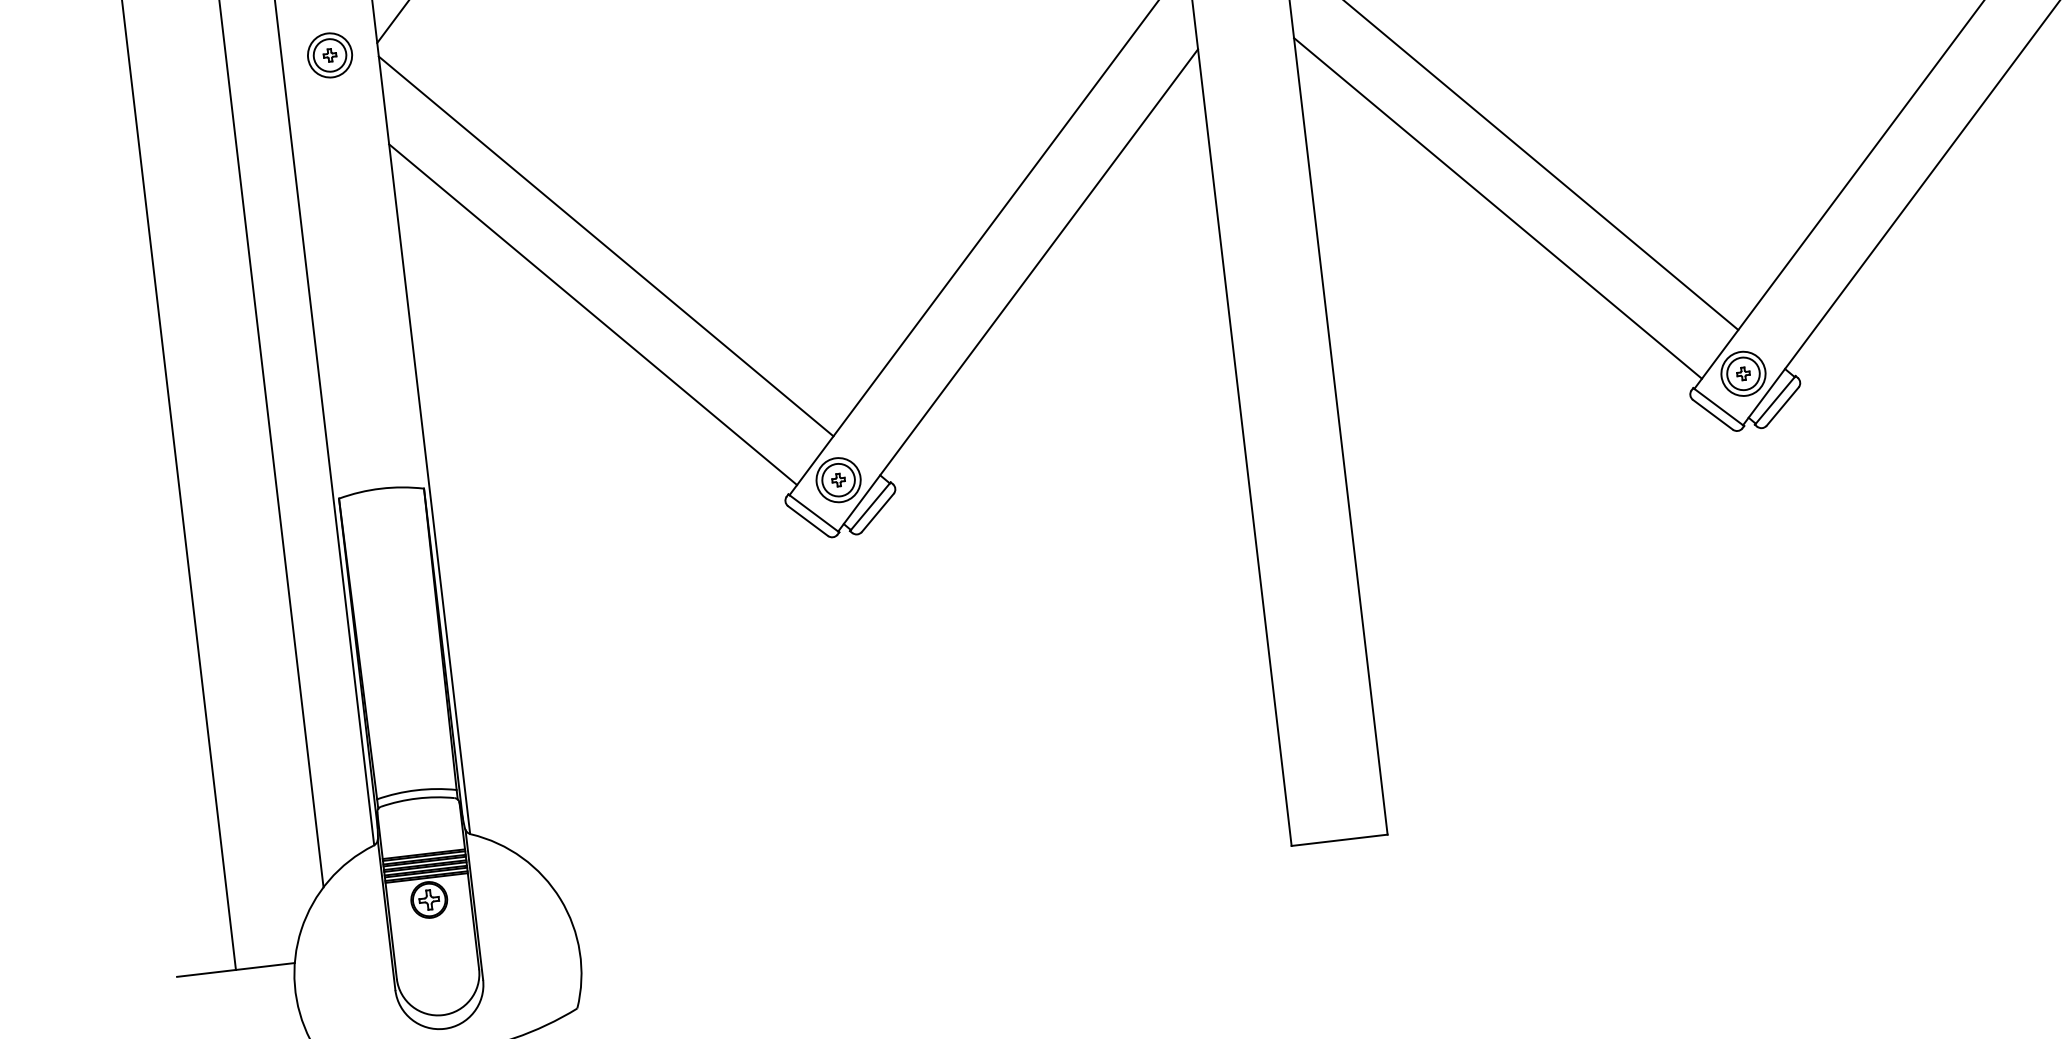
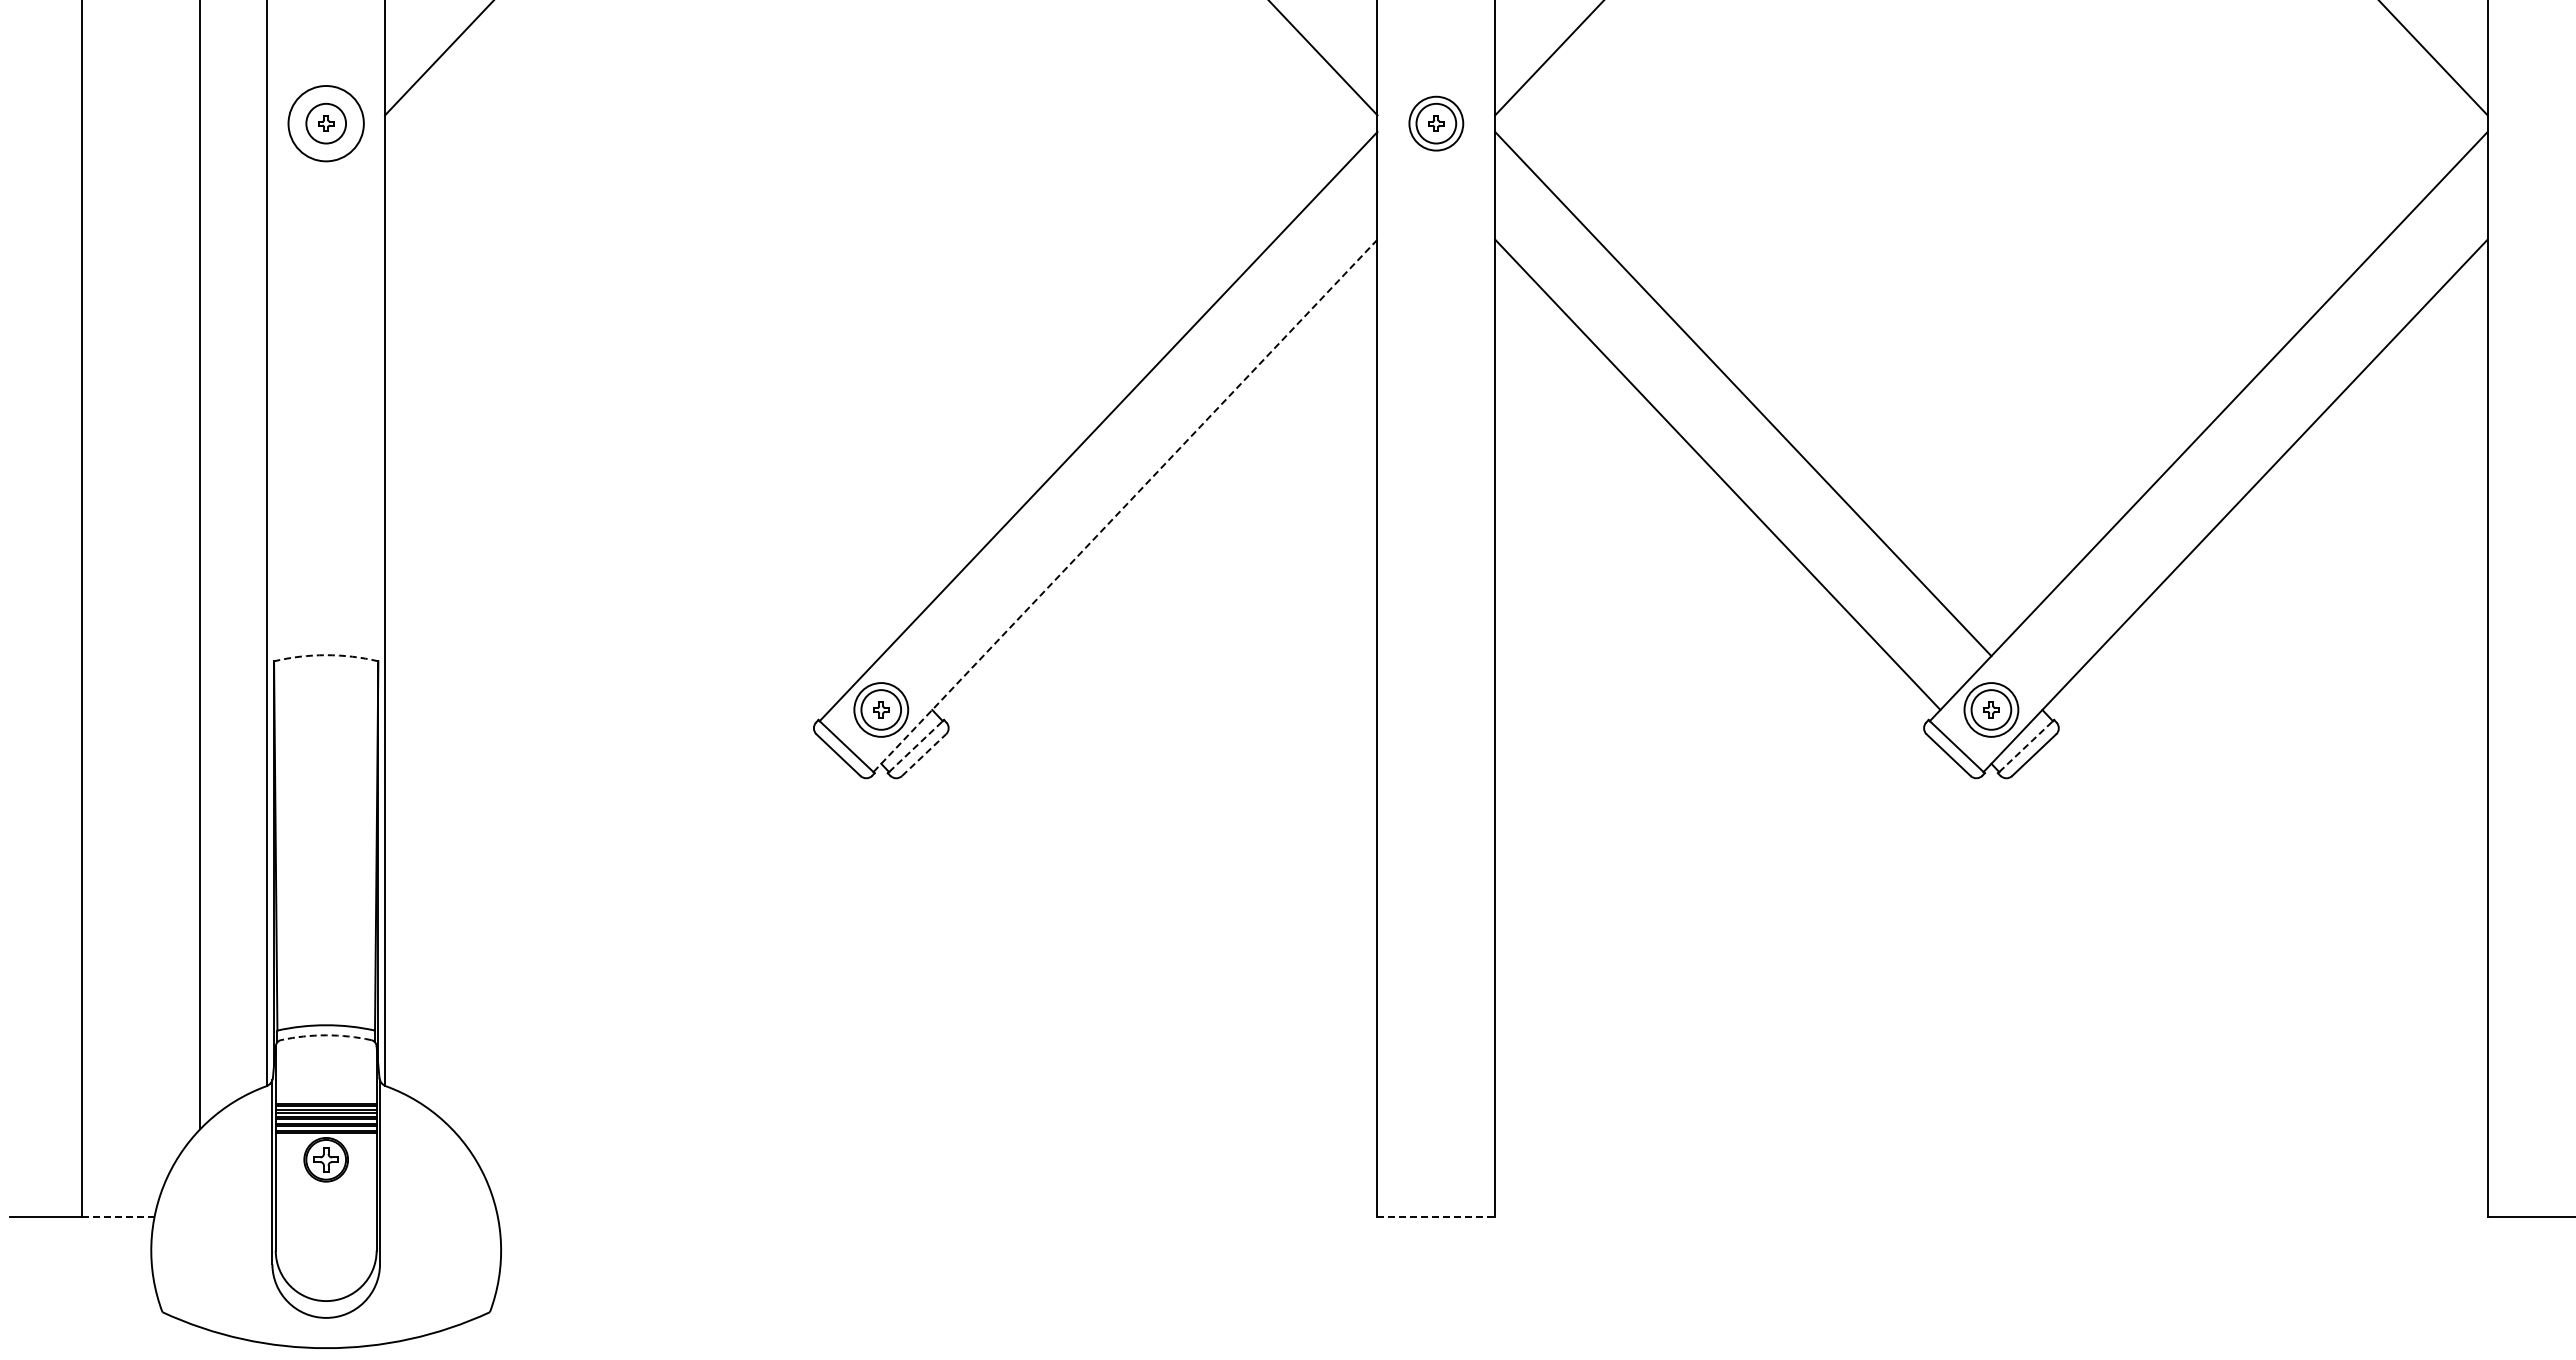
circle: (330, 55) -> (326, 123), size x1.4
line: (606, 246) -> (633, 394), removed
line: (1018, 290) -> (1125, 505), solid -> dashed
line: (592, 314) -> (607, 474), removed
line: (1775, 400) -> (2026, 746), solid -> dashed
arc: (381, 488) -> (326, 655), solid -> dashed
line: (870, 506) -> (916, 746), solid -> dashed
line: (878, 512) -> (924, 754), solid -> dashed
arc: (417, 798) -> (326, 1035), solid -> dashed
line: (1339, 840) -> (1436, 1217), solid -> dashed
line: (265, 966) -> (118, 1217), solid -> dashed

